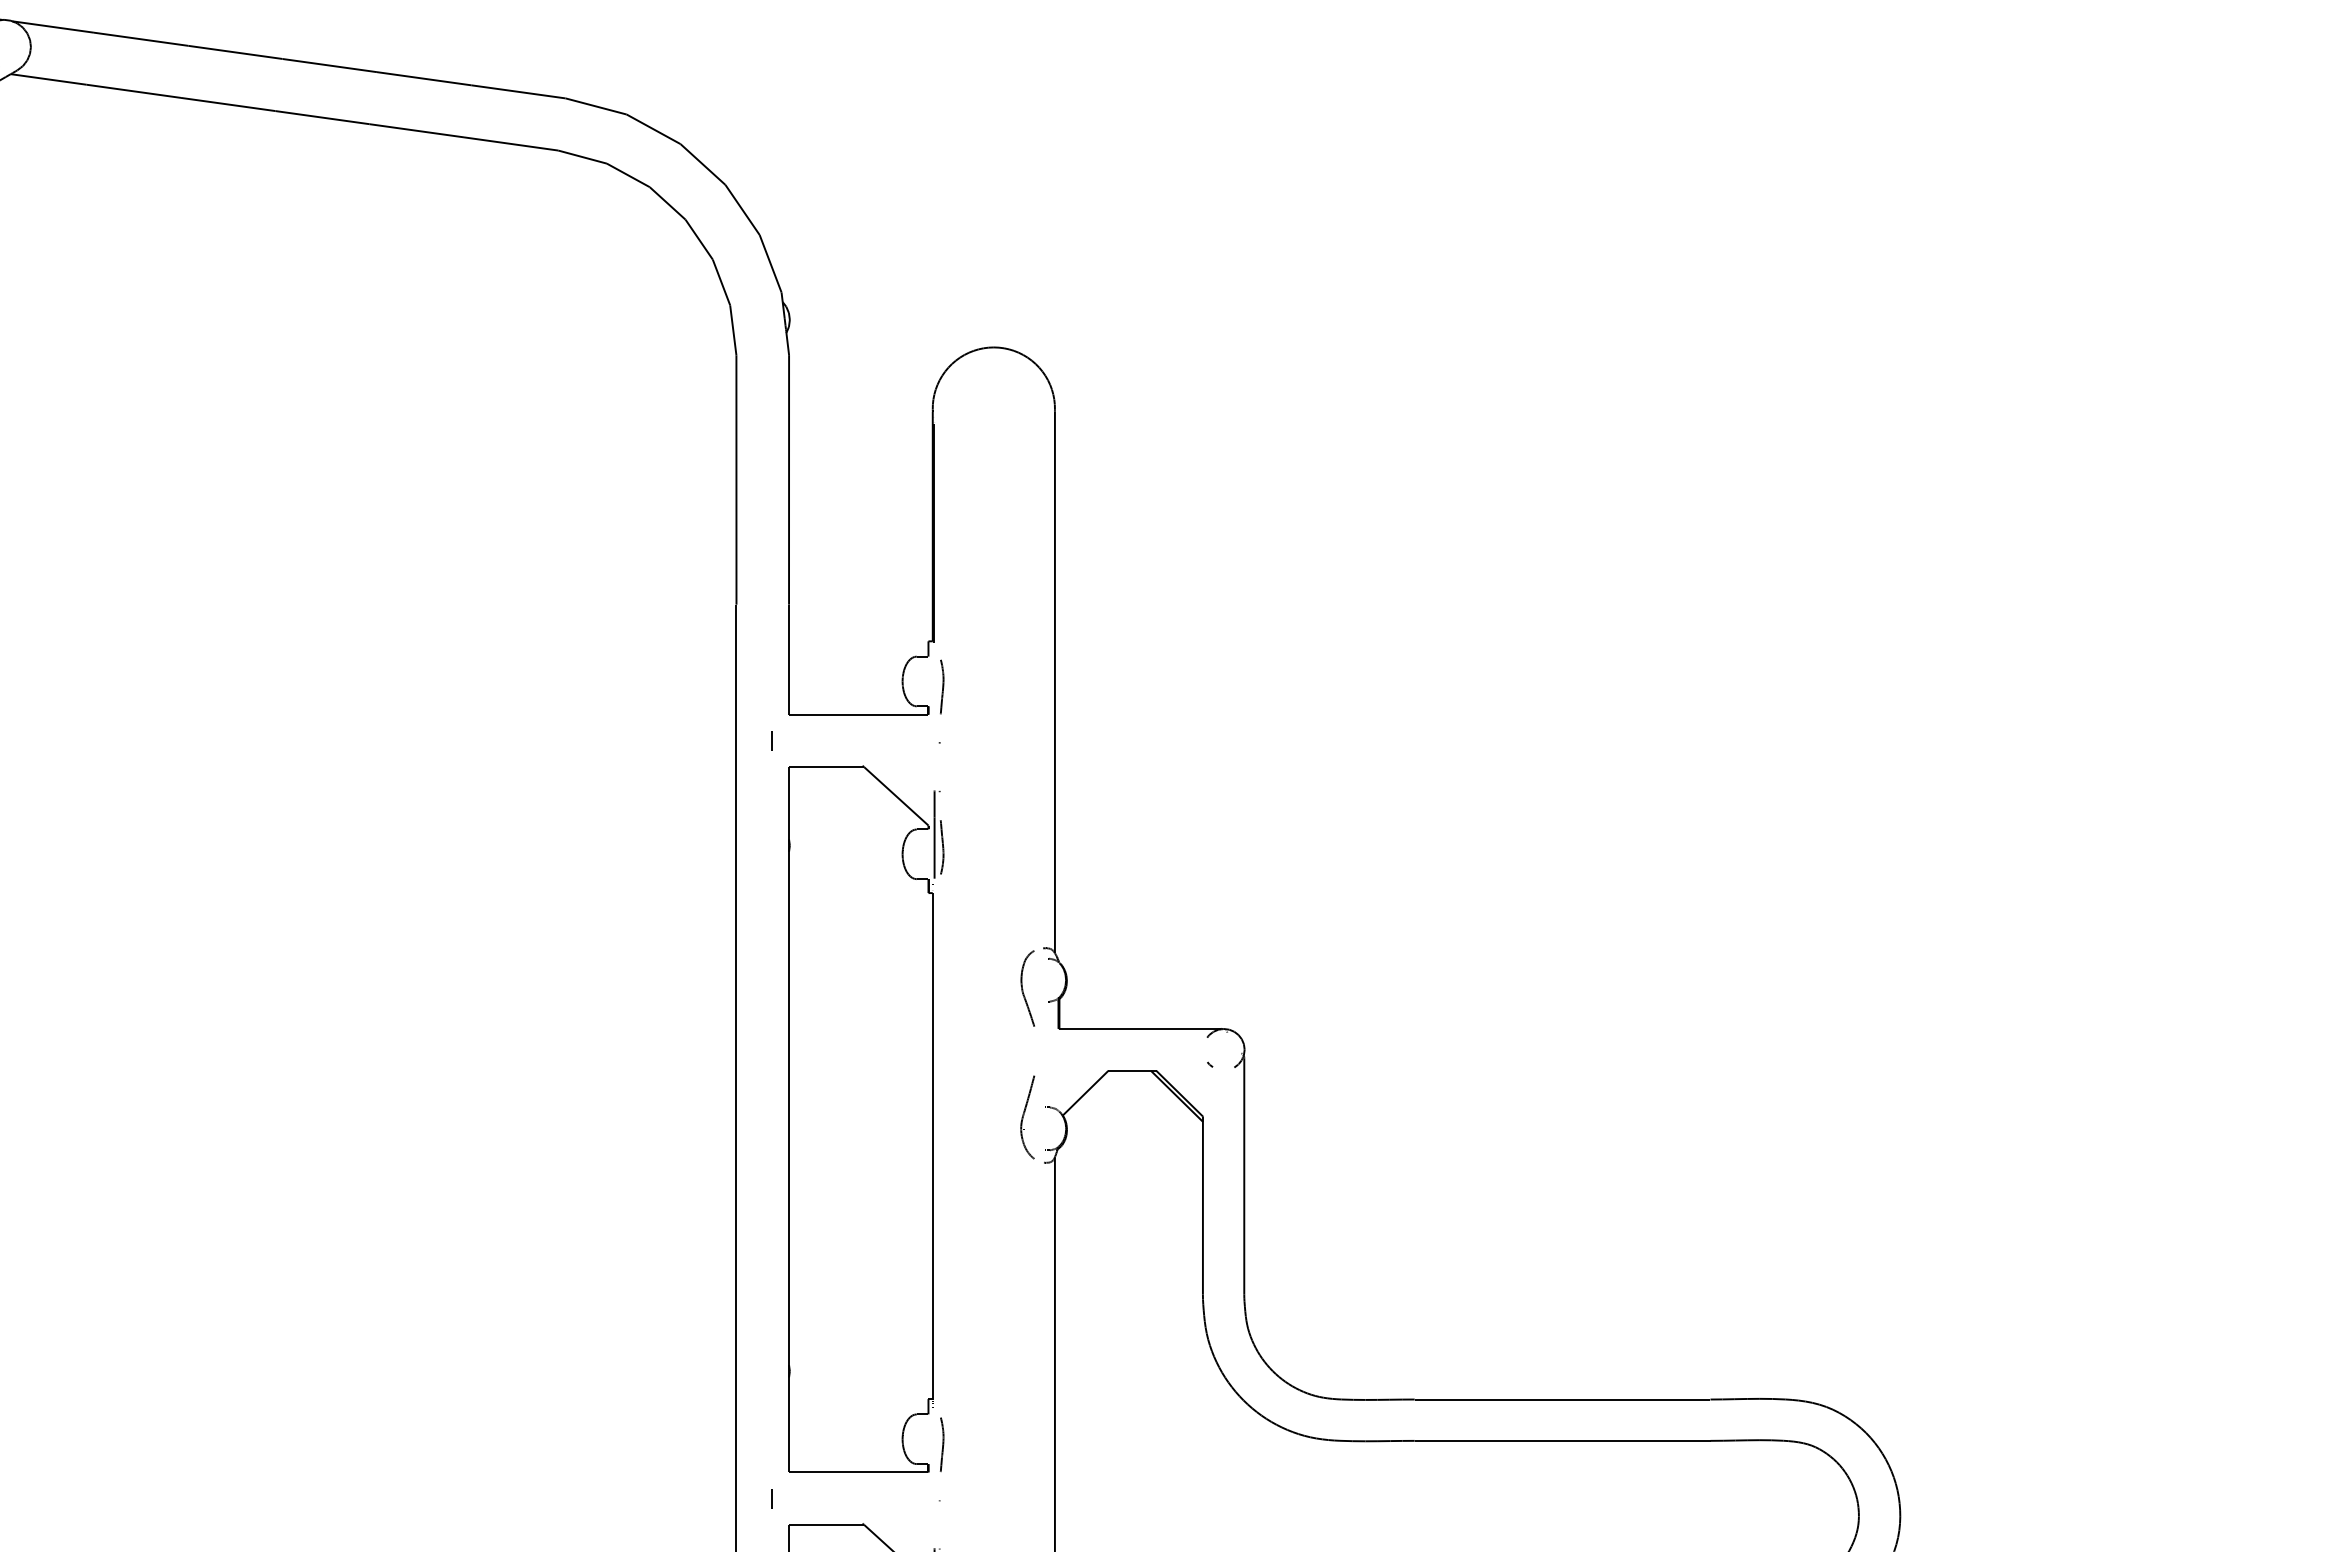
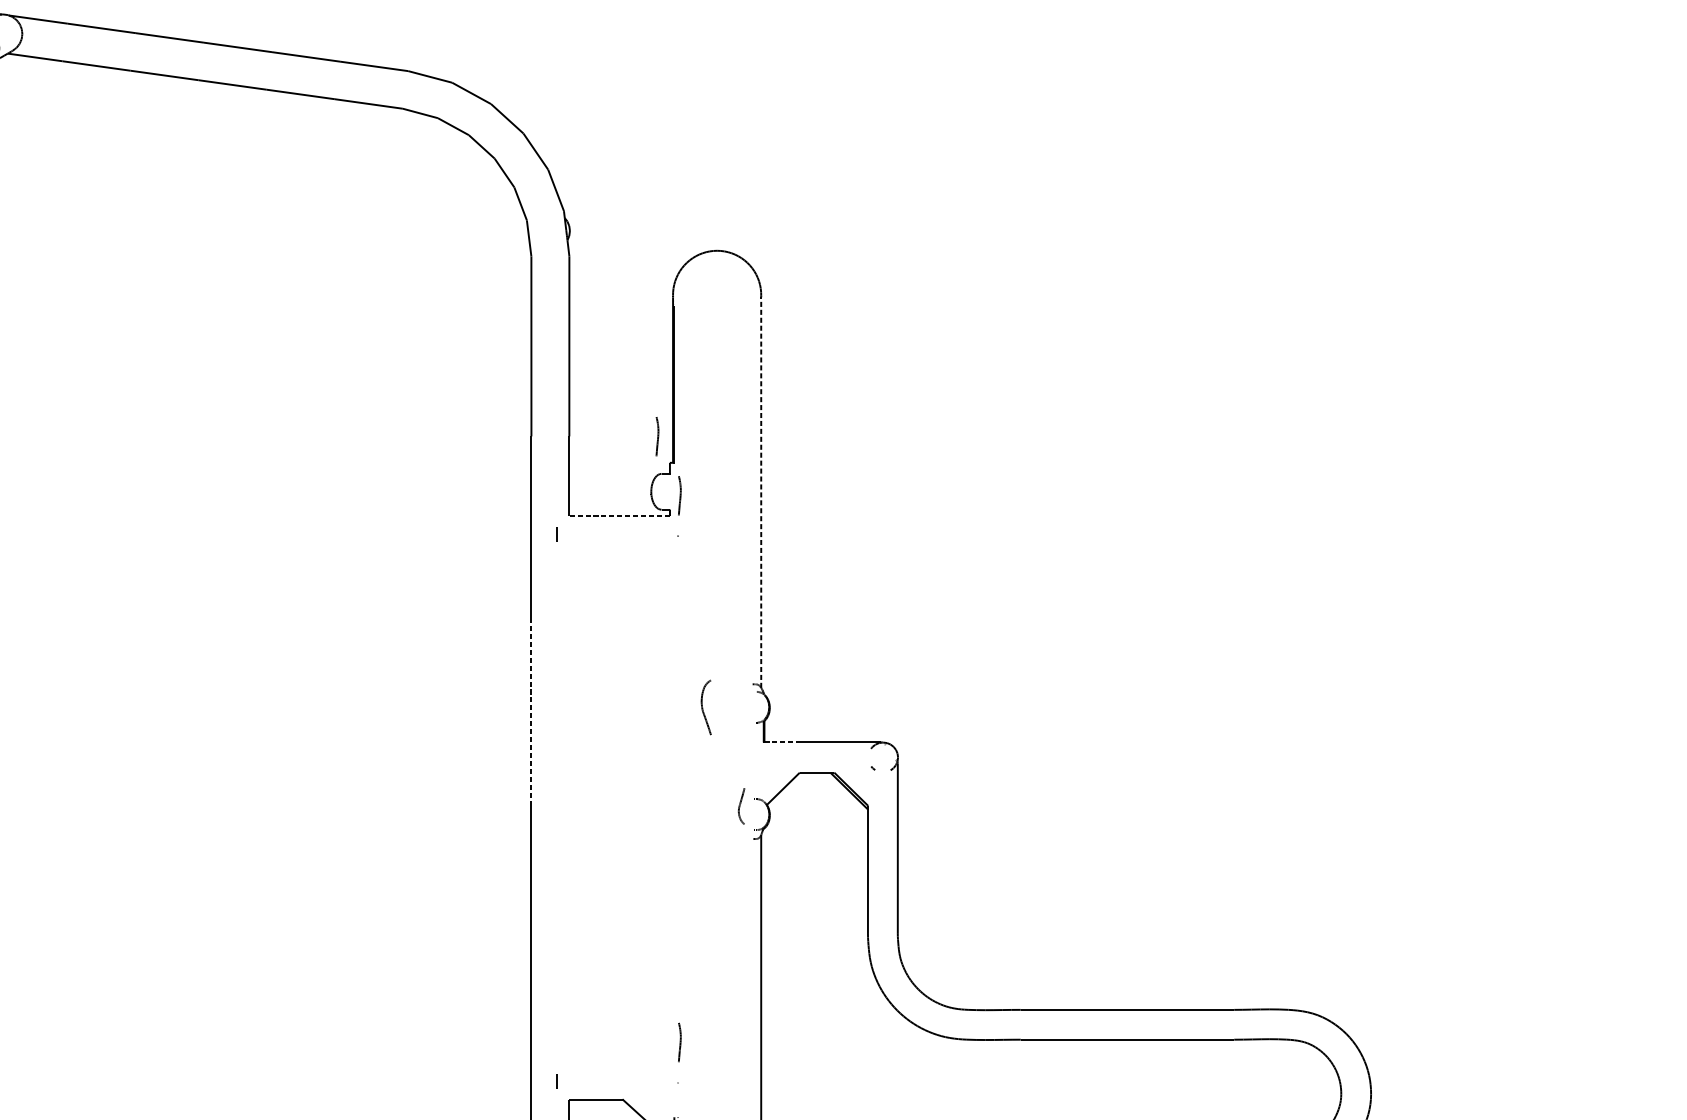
part: (911, 604) -> (657, 436), added
line: (1054, 682) -> (760, 492), solid -> dashed
line: (858, 714) -> (619, 515), solid -> dashed
line: (736, 983) -> (531, 709), solid -> dashed
part: (1027, 988) -> (706, 707), moved
line: (1082, 1028) -> (781, 742), solid -> dashed
part: (1027, 1117) -> (741, 806), size x0.6
part: (866, 1118) -> (625, 807), removed

